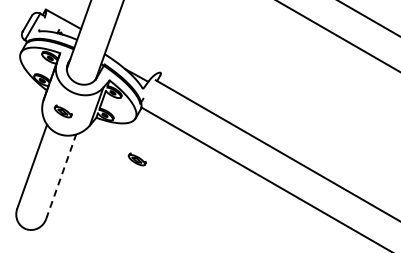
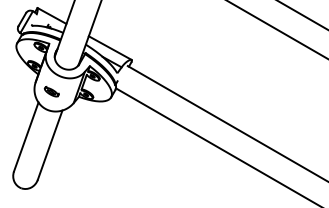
line: (134, 58) -> (110, 48), added
part: (136, 159) -> (111, 131), removed
line: (61, 176) -> (50, 145), dashed -> solid

